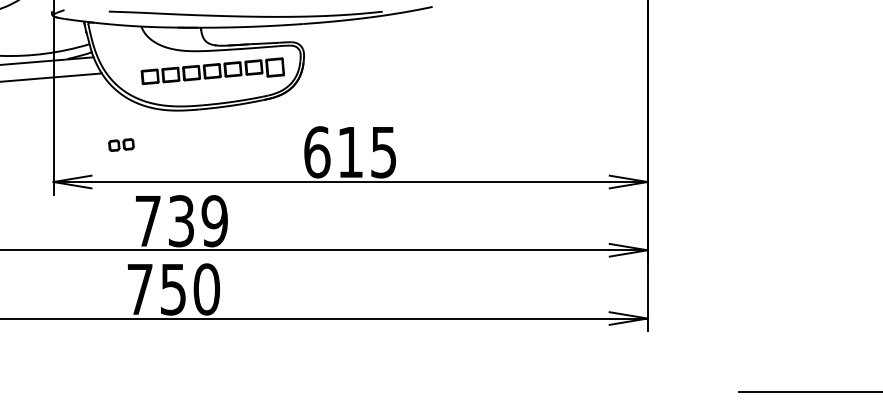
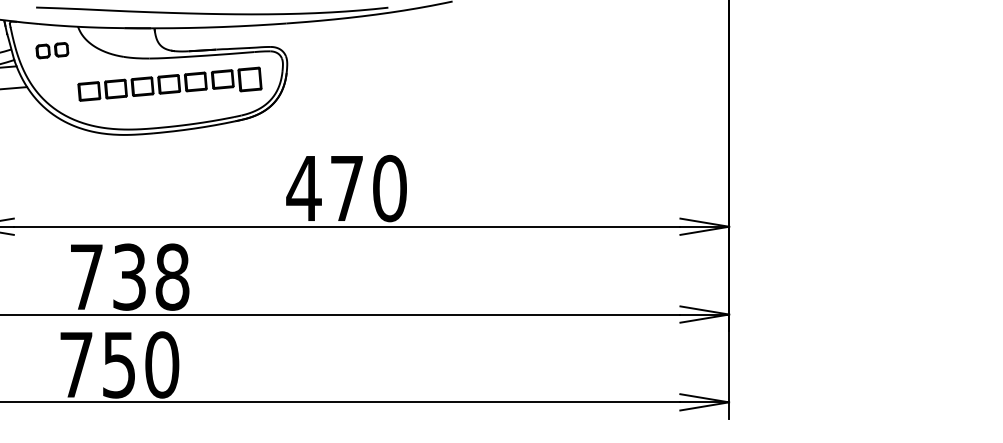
part: (121, 144) -> (52, 49), moved
text: (350, 152) -> (346, 188), 615 -> 470
text: (214, 221) -> (172, 277), 739 -> 738

